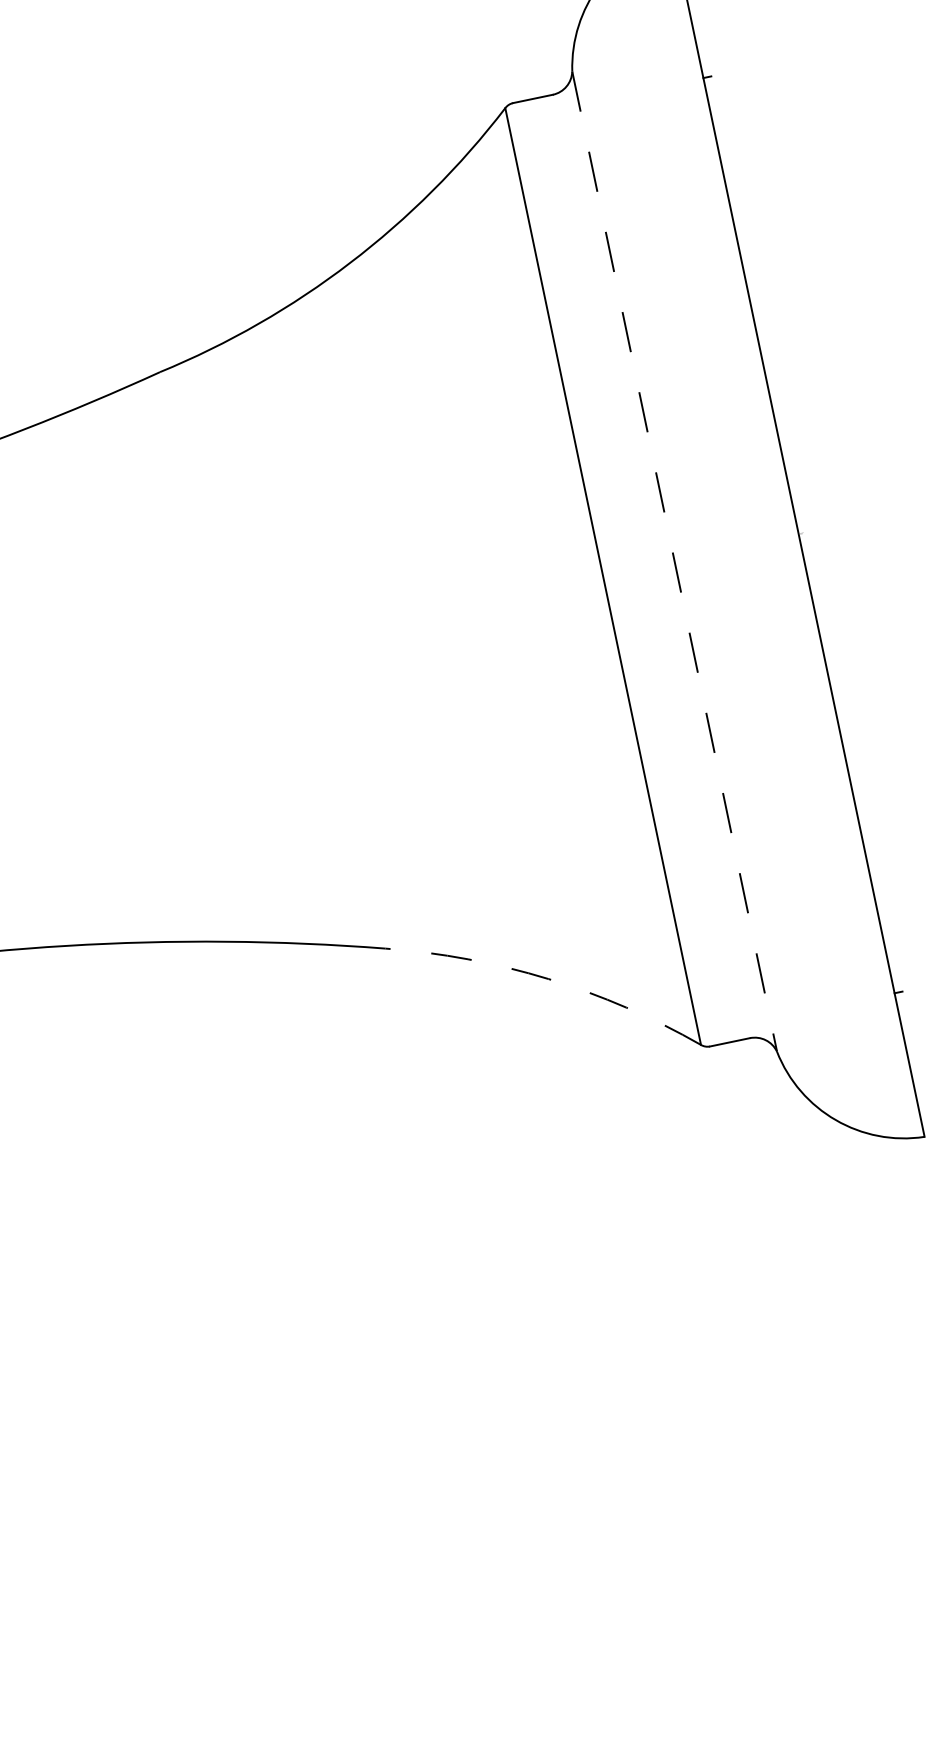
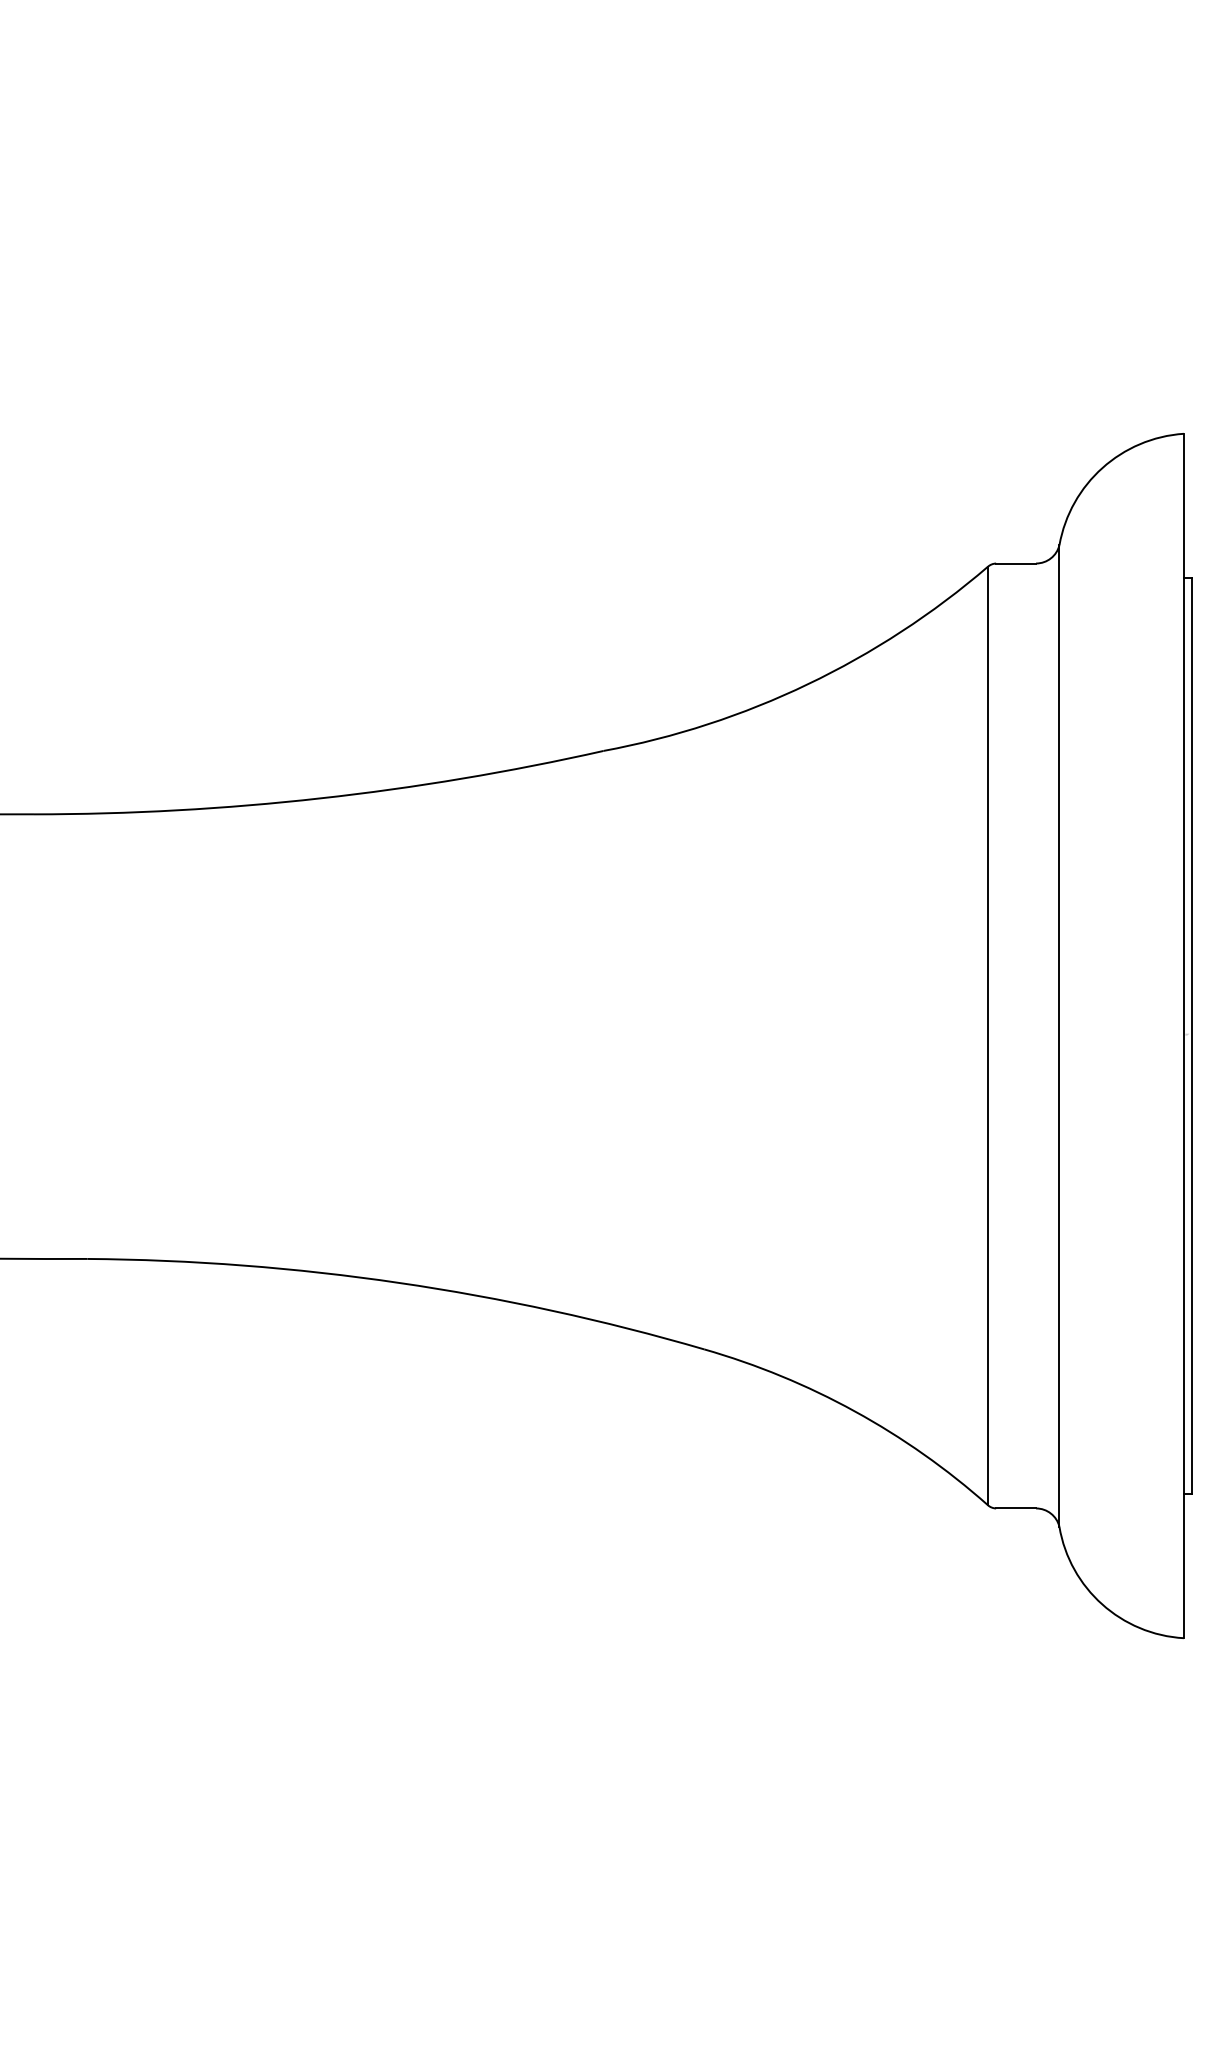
line: (806, 533) -> (1191, 1035), added
line: (674, 561) -> (1059, 1035), dashed -> solid
arc: (548, 979) -> (854, 1411), dashed -> solid

